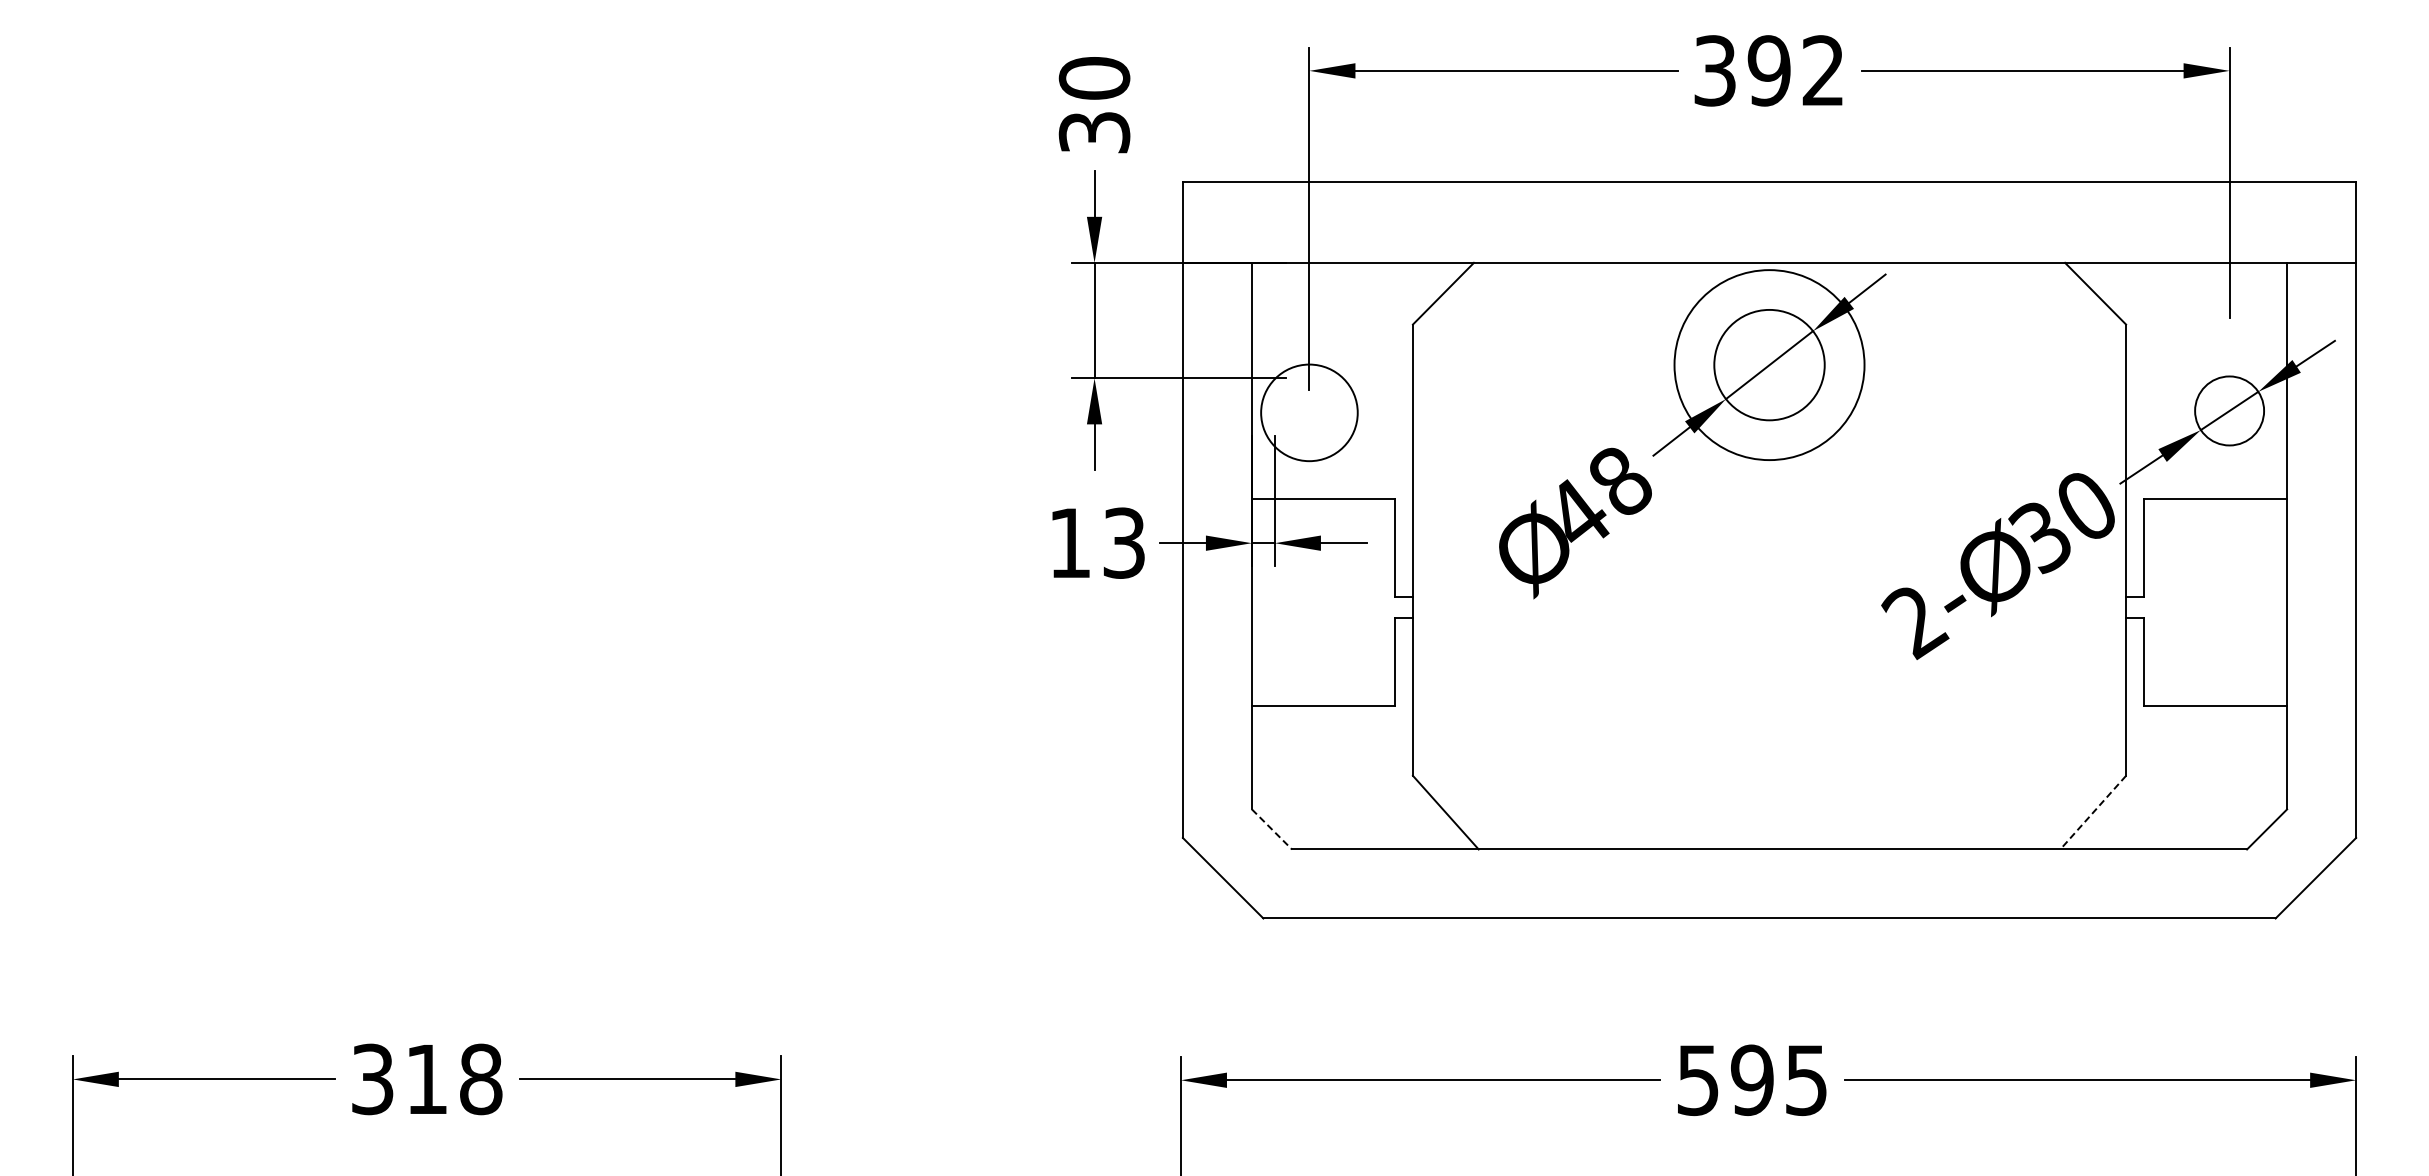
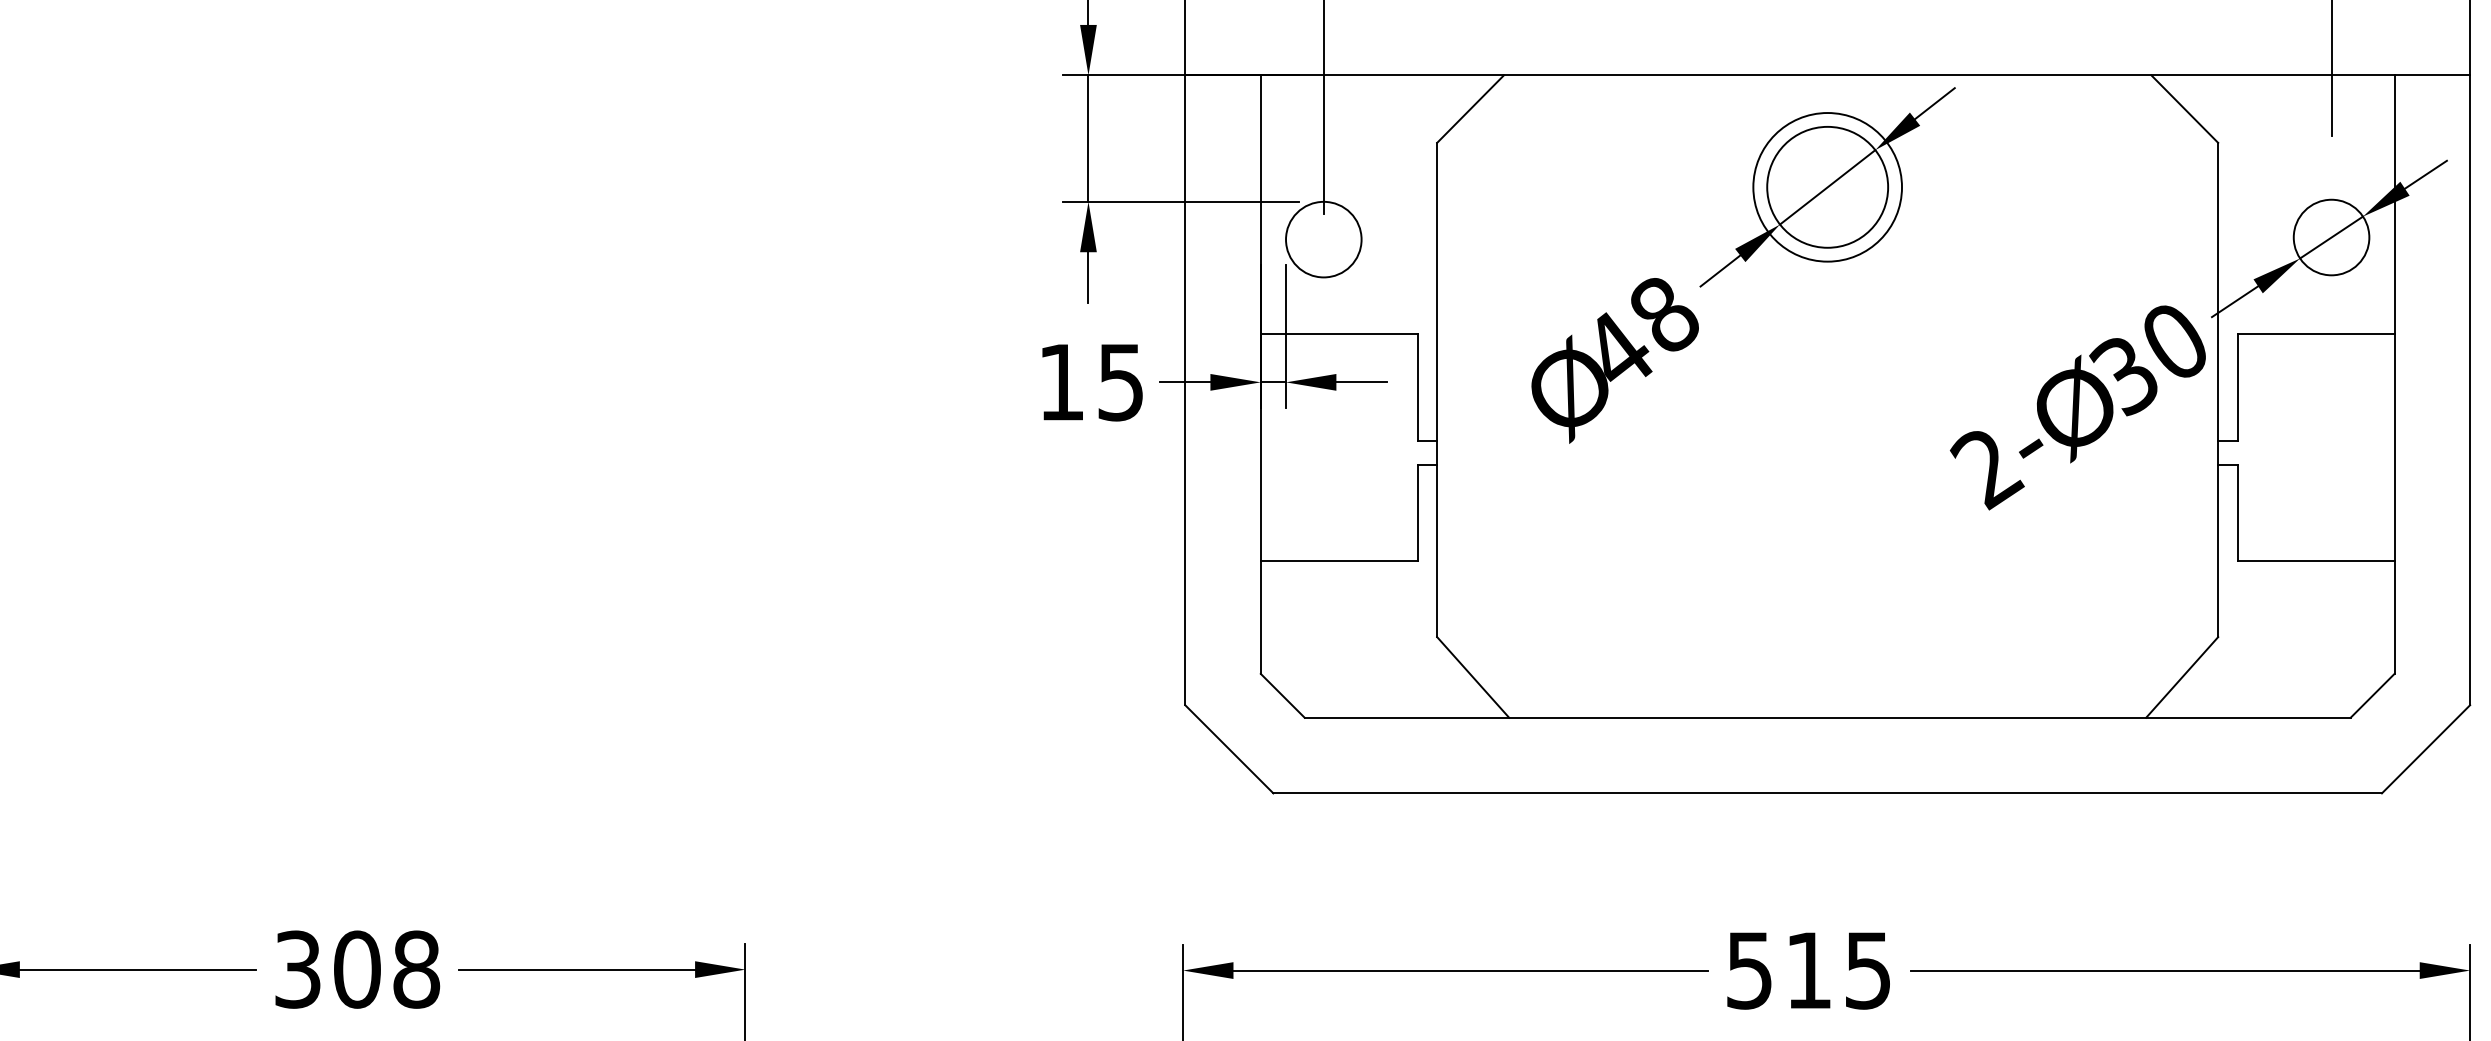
circle: (1769, 364) -> (1827, 186), size x0.71
circle: (1308, 412) -> (1322, 239), size x0.71
text: (1124, 542) -> (1121, 381), 13 -> 15
line: (2092, 813) -> (2181, 678), dashed -> solid
line: (1272, 829) -> (1283, 695), dashed -> solid
text: (426, 1079) -> (356, 969), 318 -> 308
text: (1752, 1080) -> (1809, 970), 595 -> 515

